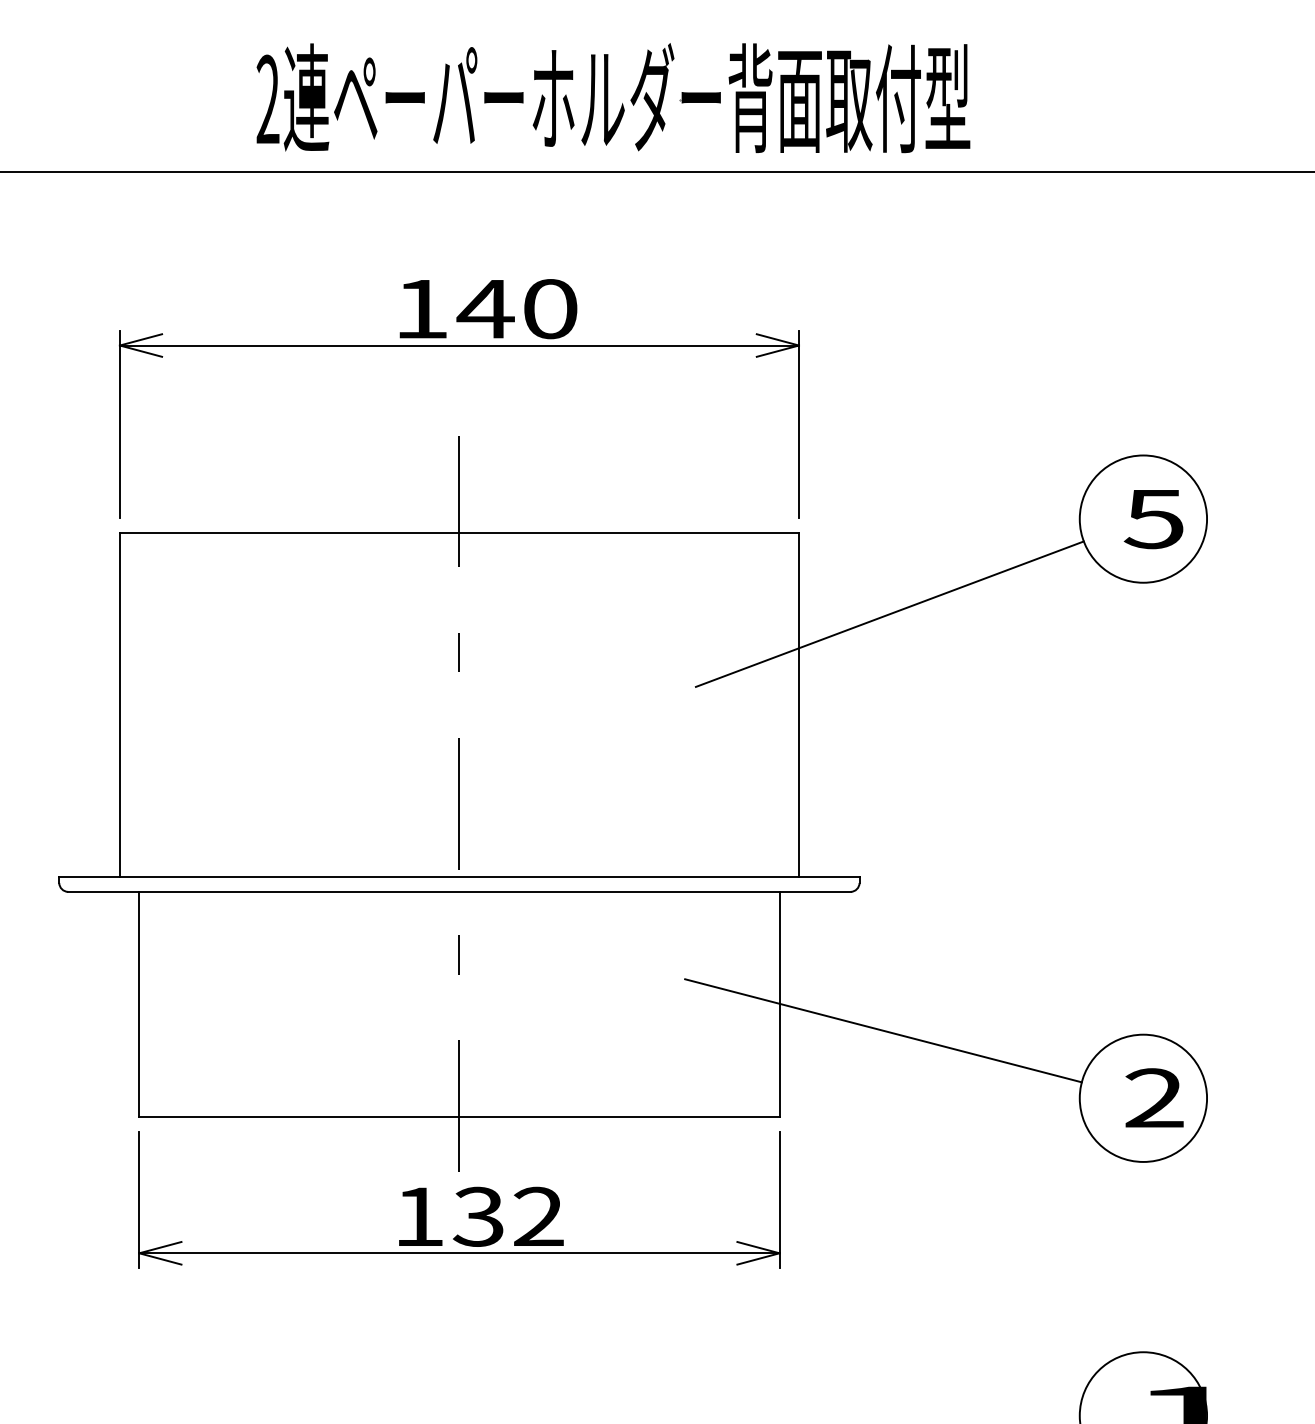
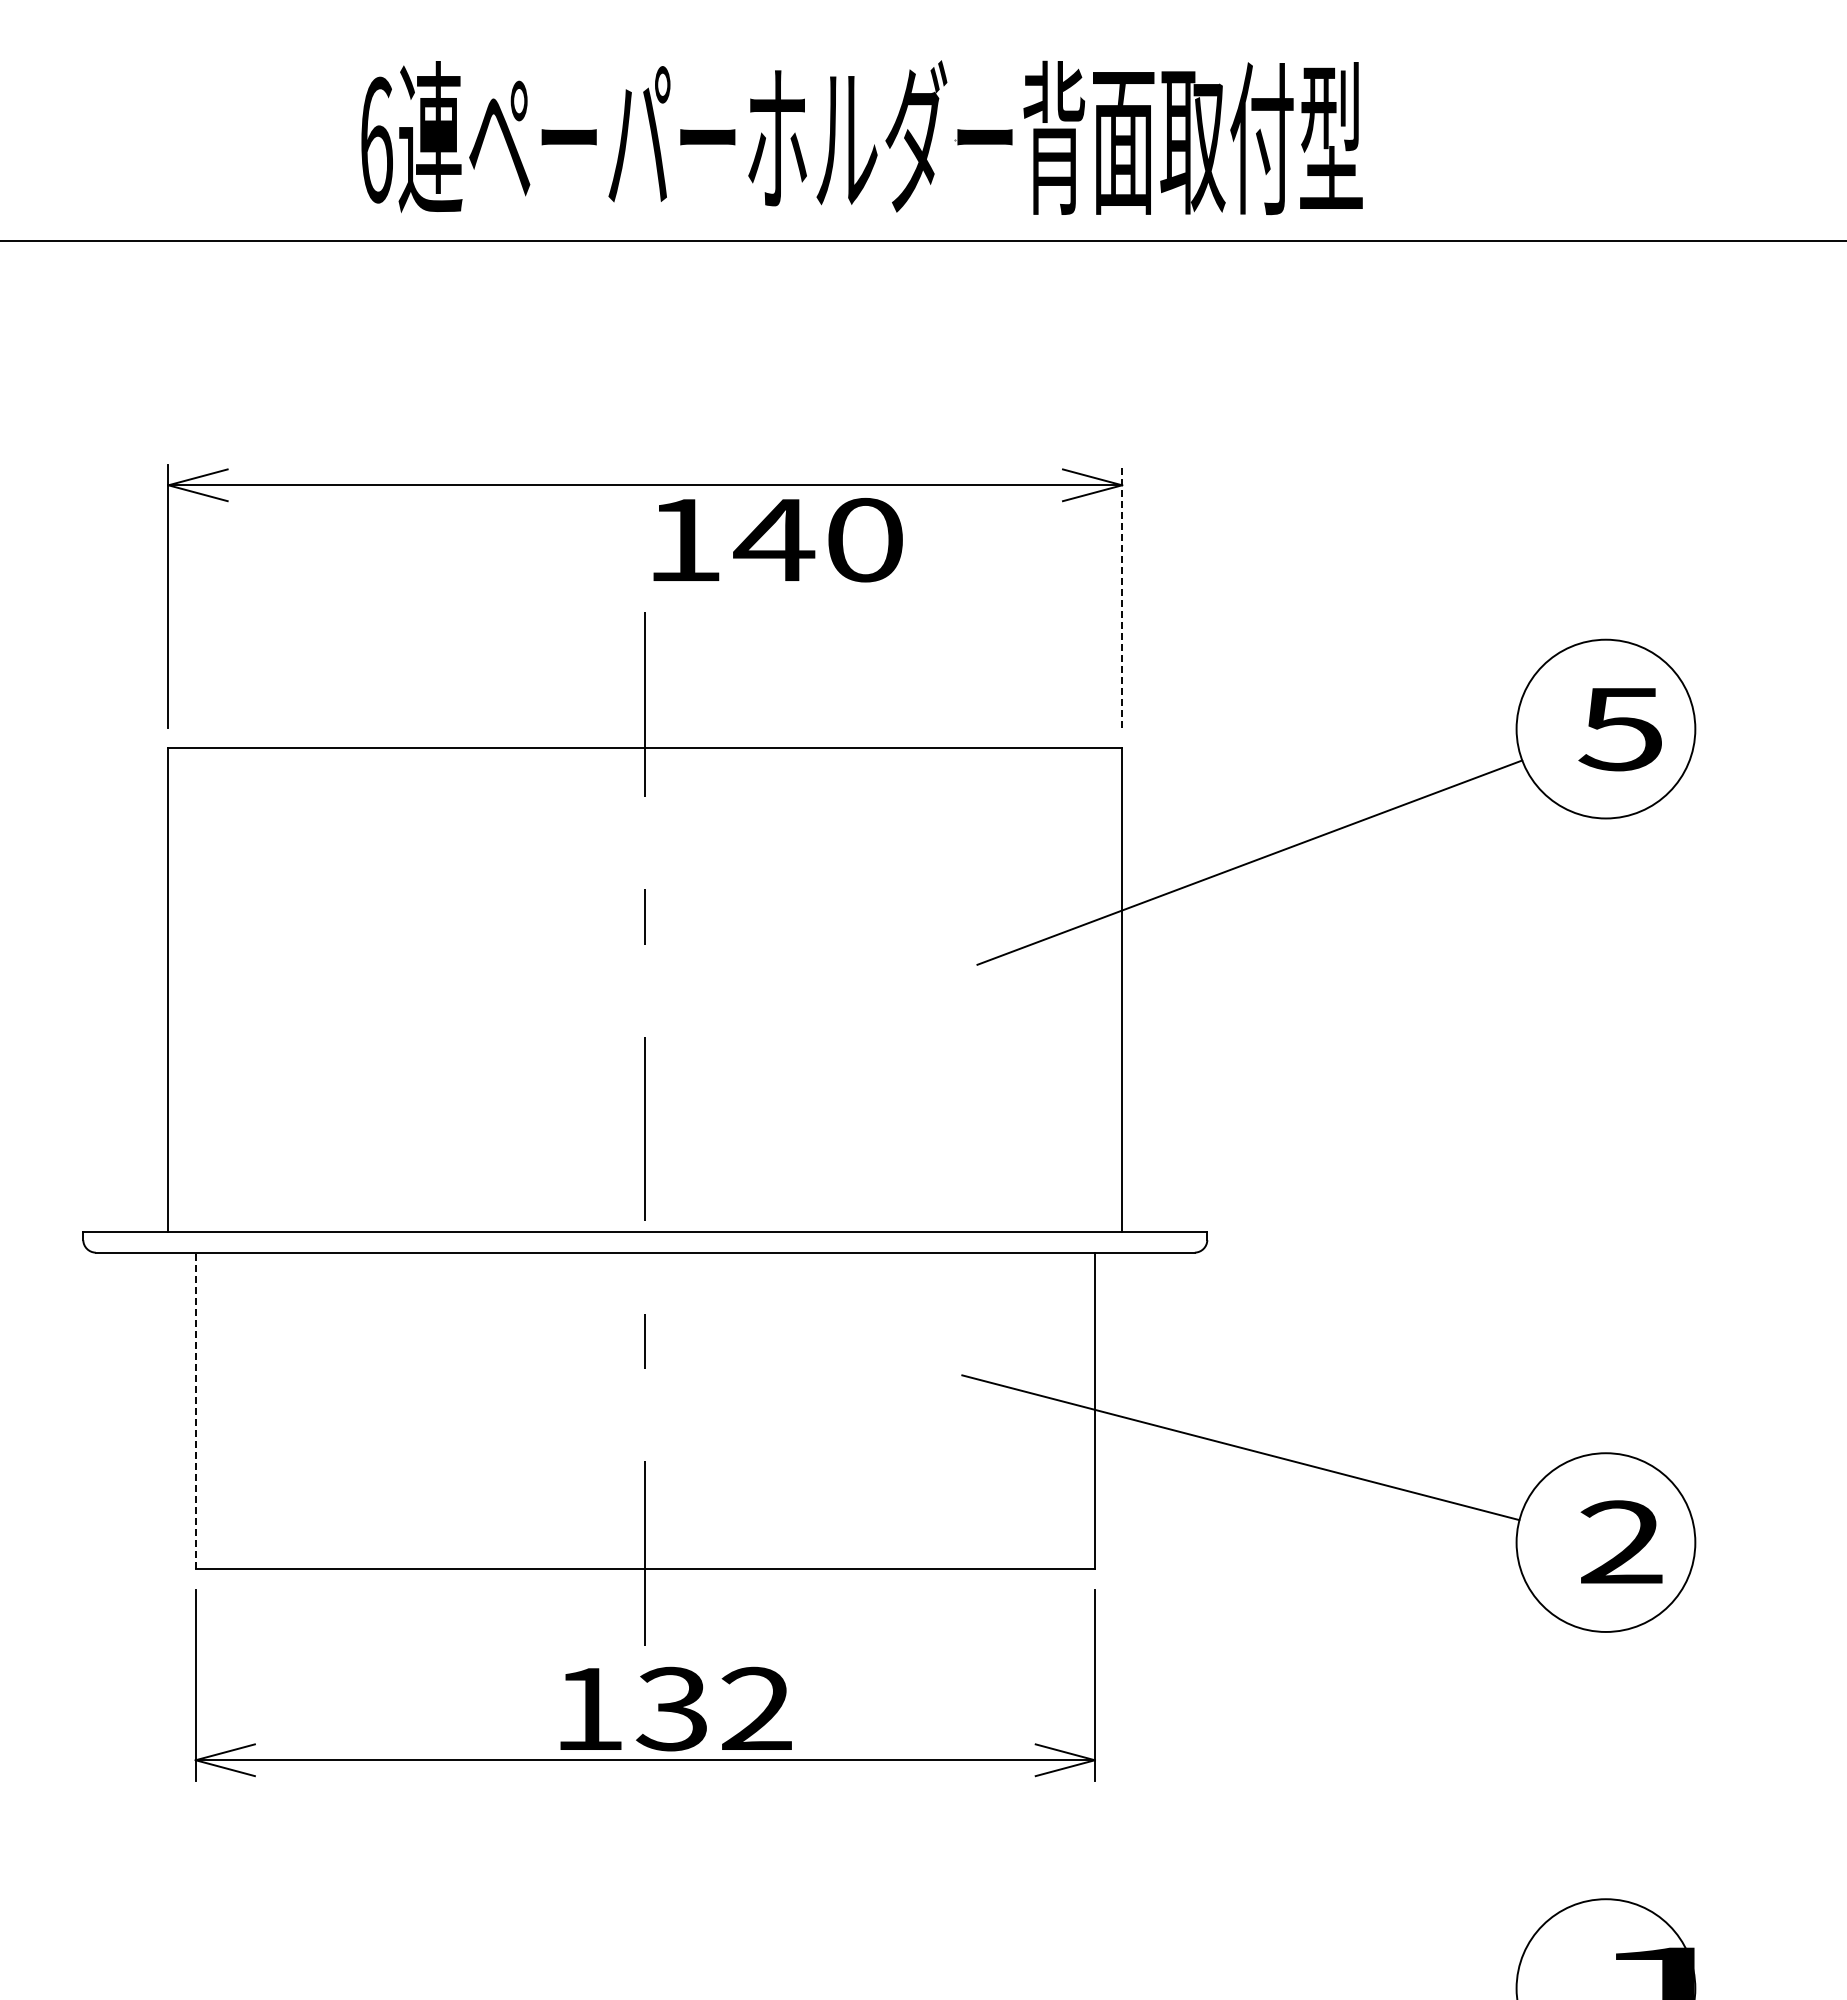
text: (268, 99) -> (376, 139), 2 -> 6
text: (488, 309) -> (777, 540), moved
line: (799, 423) -> (1122, 595), solid -> dashed
line: (139, 1004) -> (195, 1410), solid -> dashed

